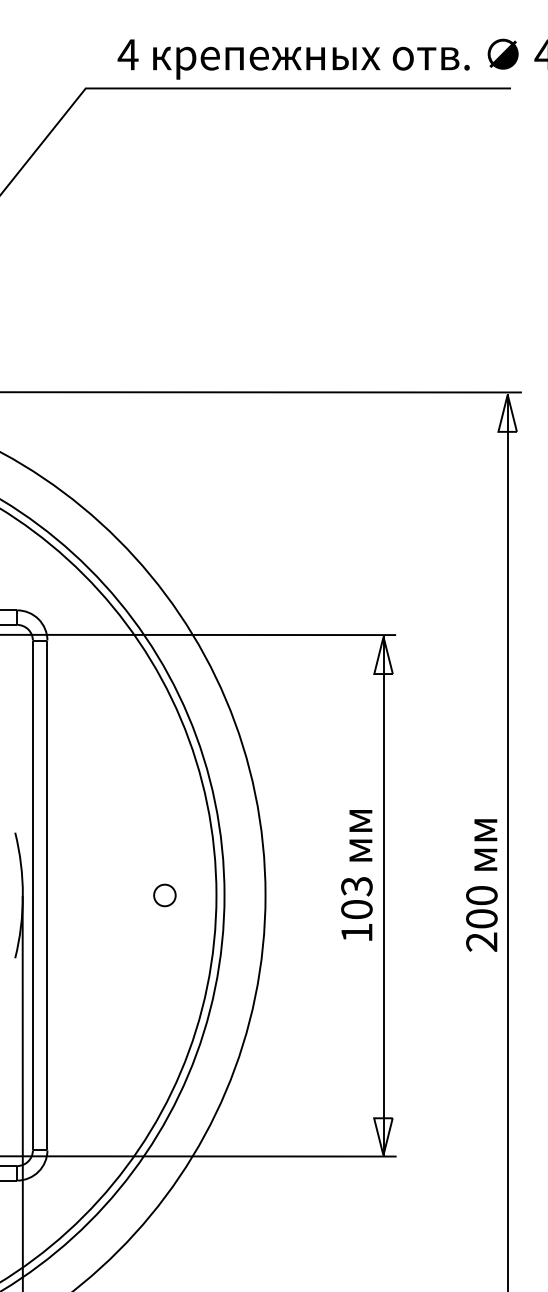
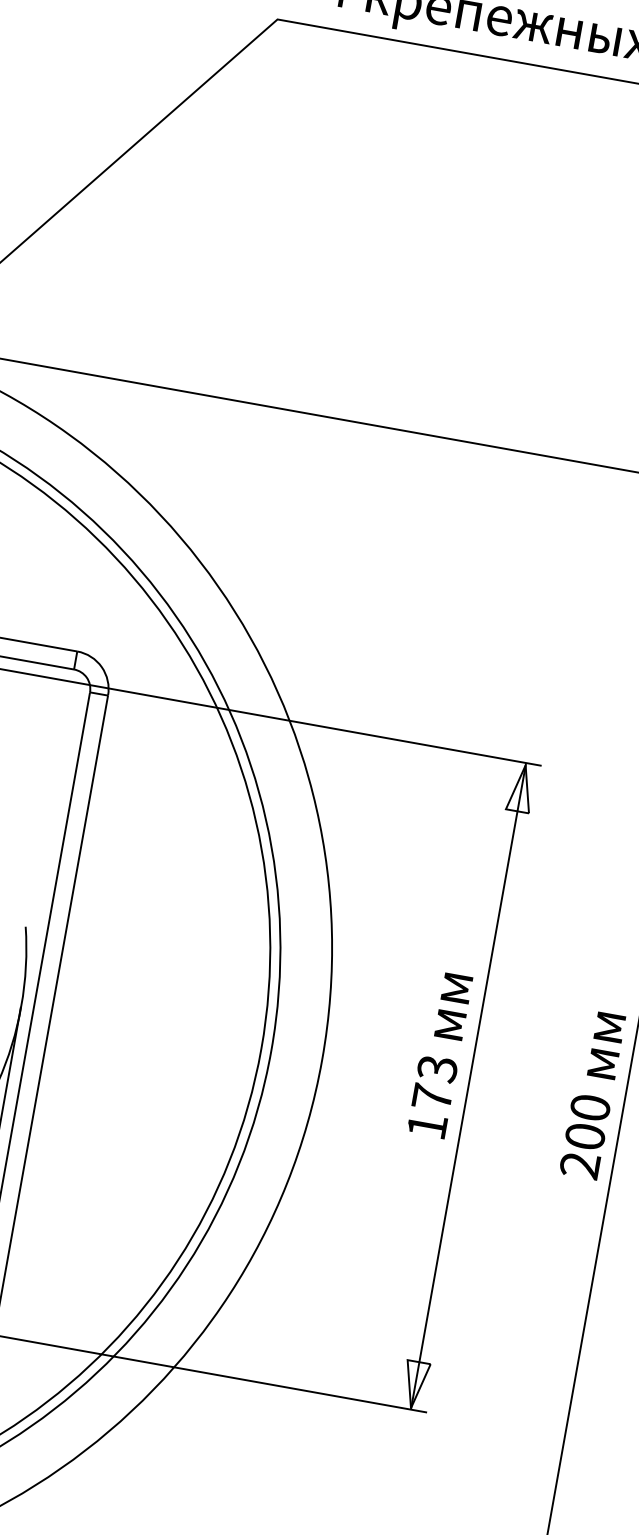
part: (164, 895) -> (196, 1037), removed
text: (356, 909) -> (431, 1097), 103 -> 173

